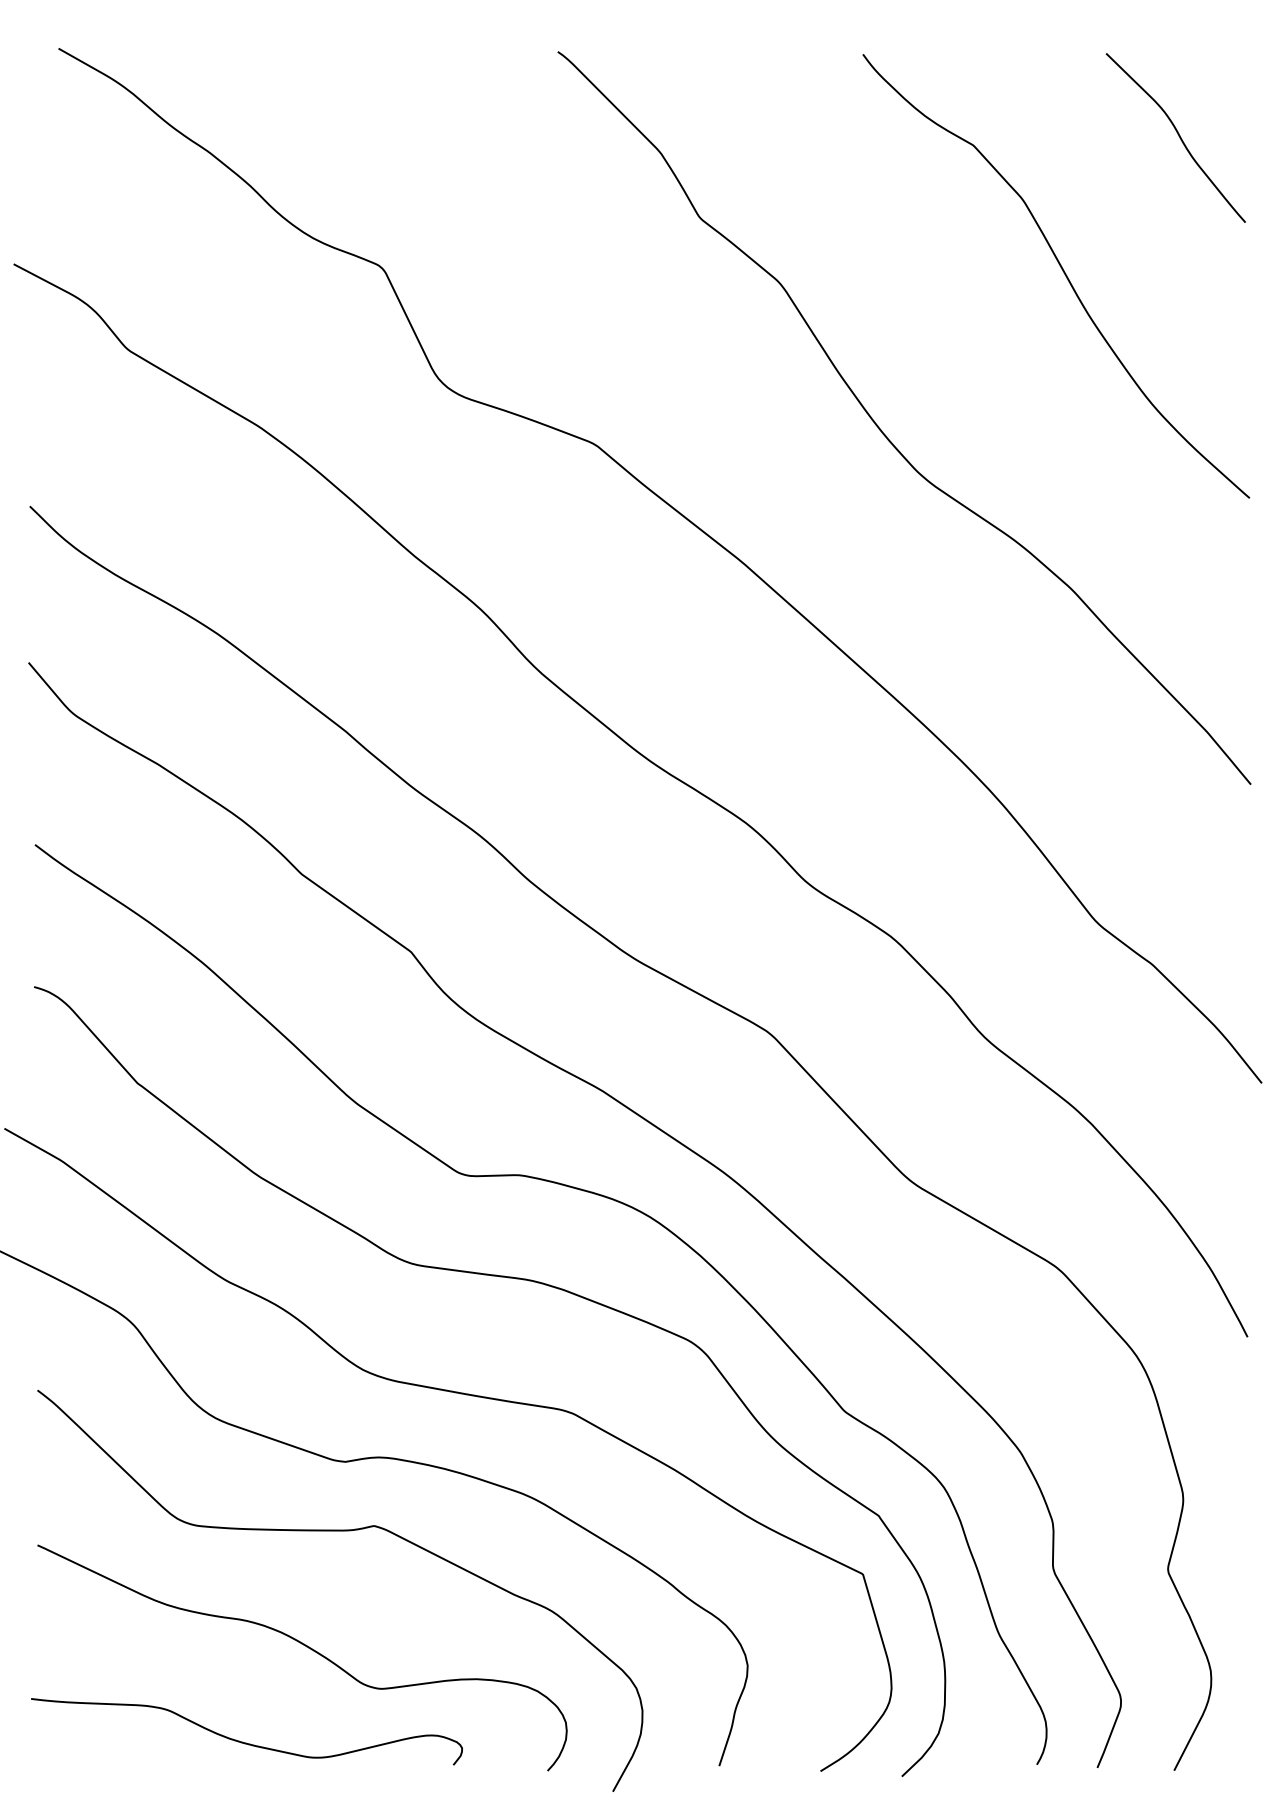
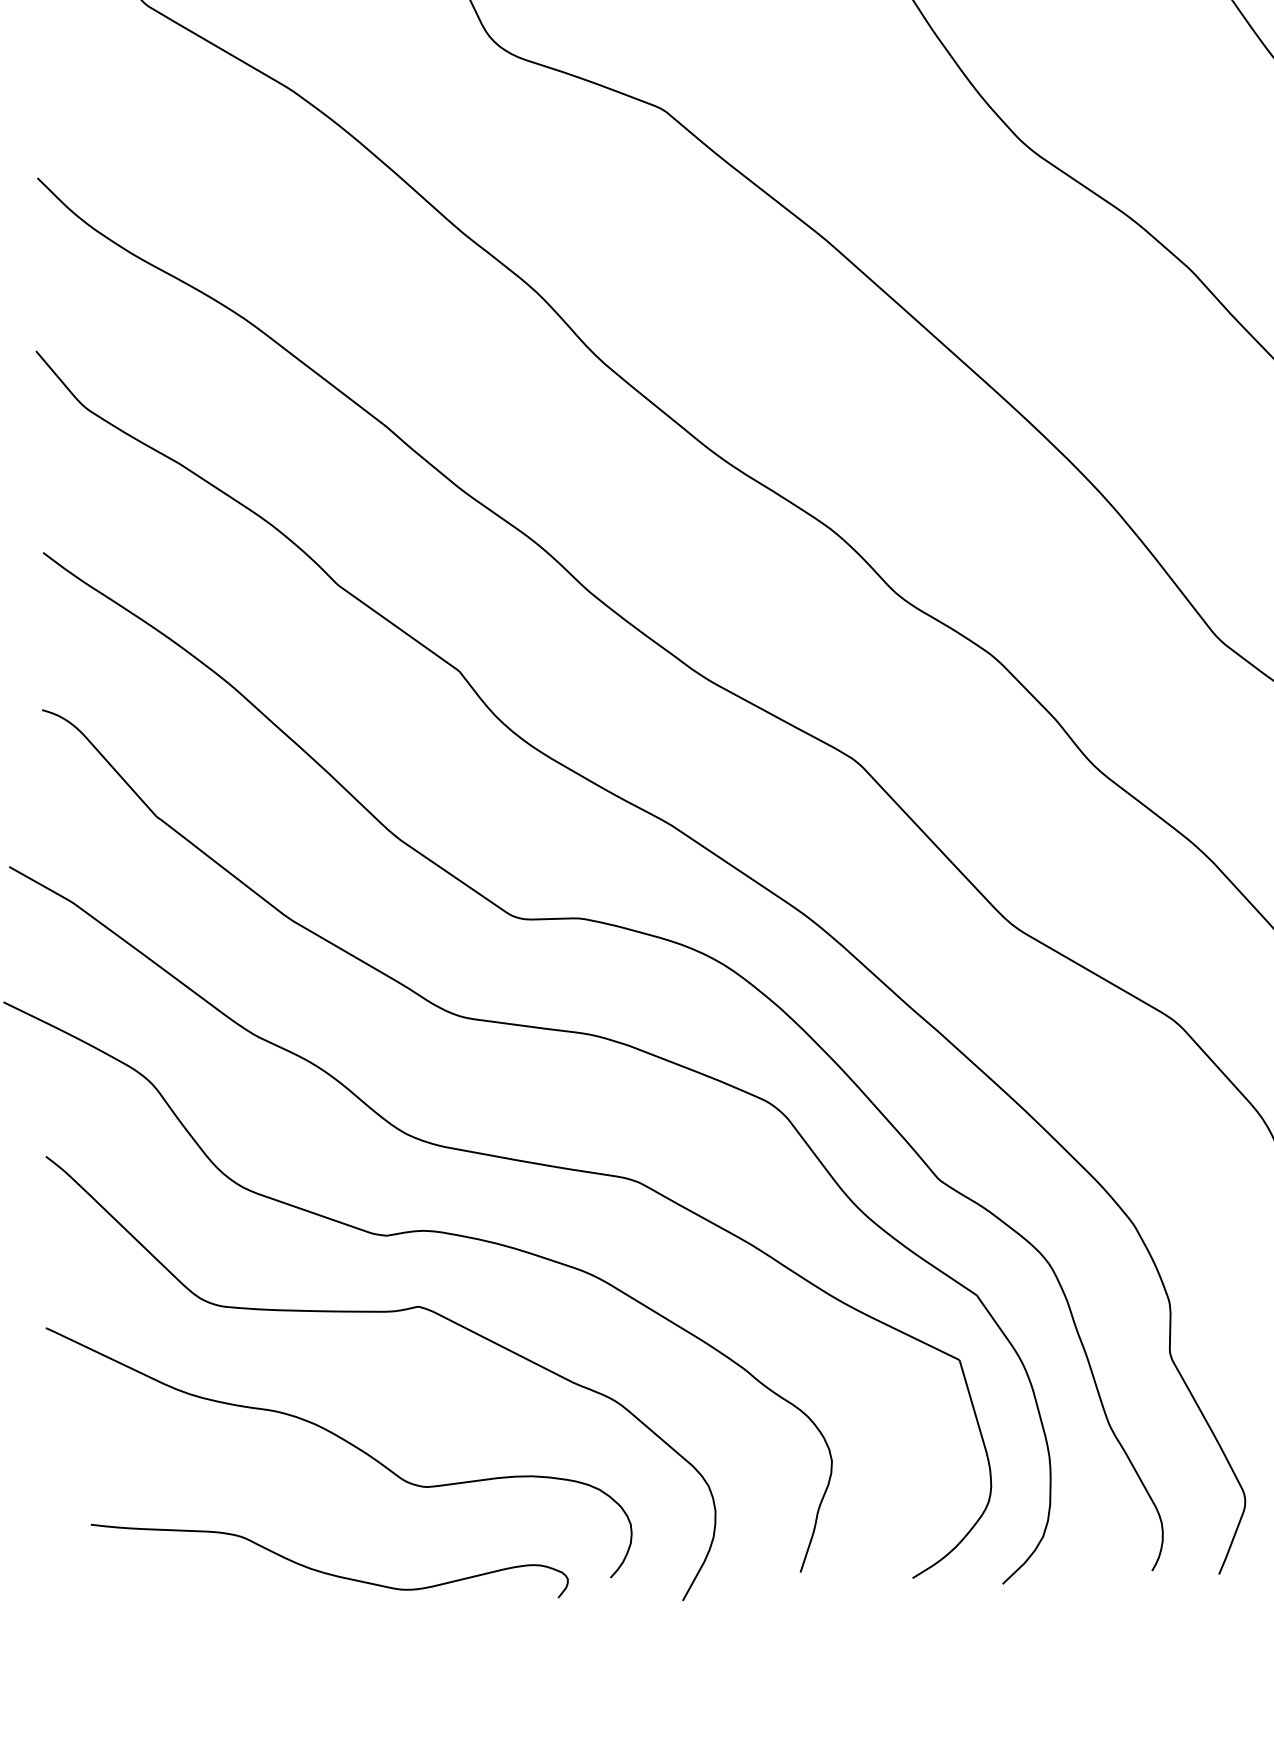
curve: (242, 1741) -> (324, 1571), moved

